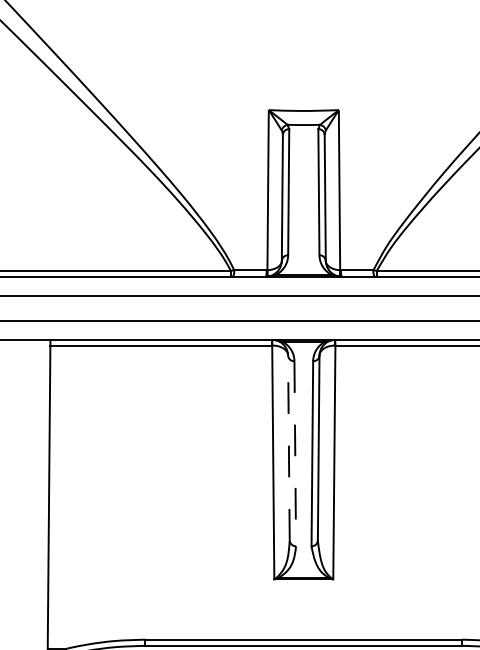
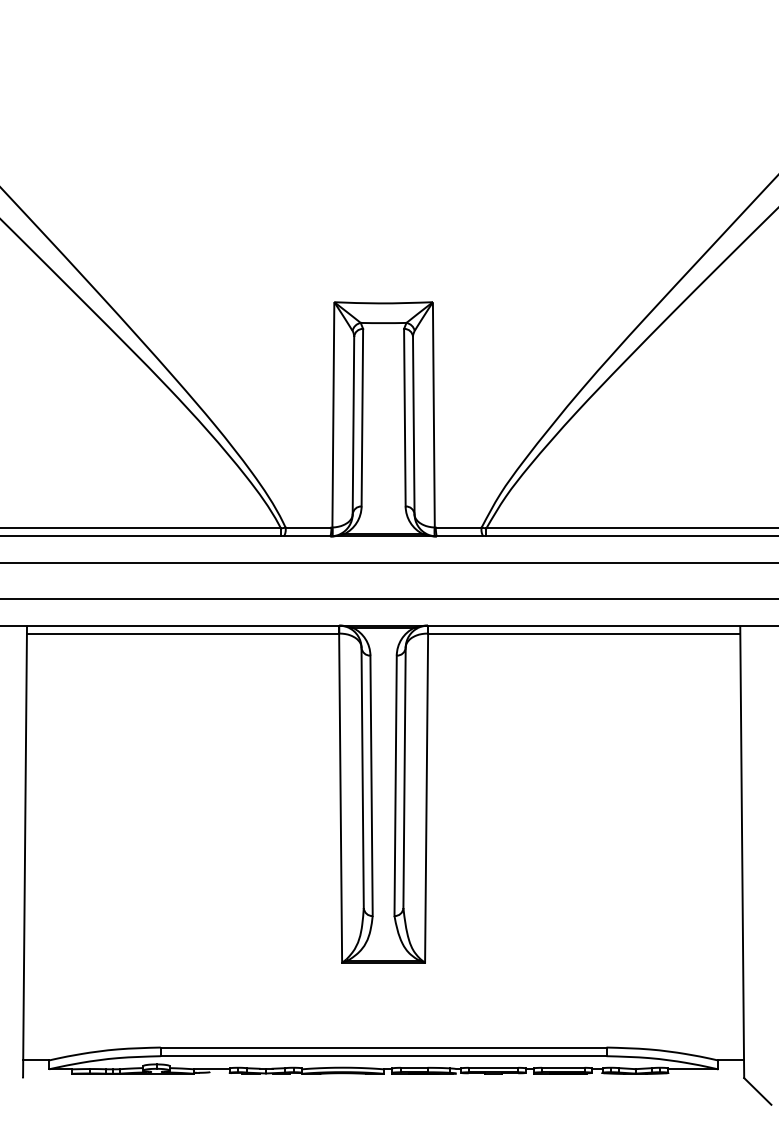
line: (288, 447) -> (362, 777), dashed -> solid
line: (295, 454) -> (371, 786), dashed -> solid

